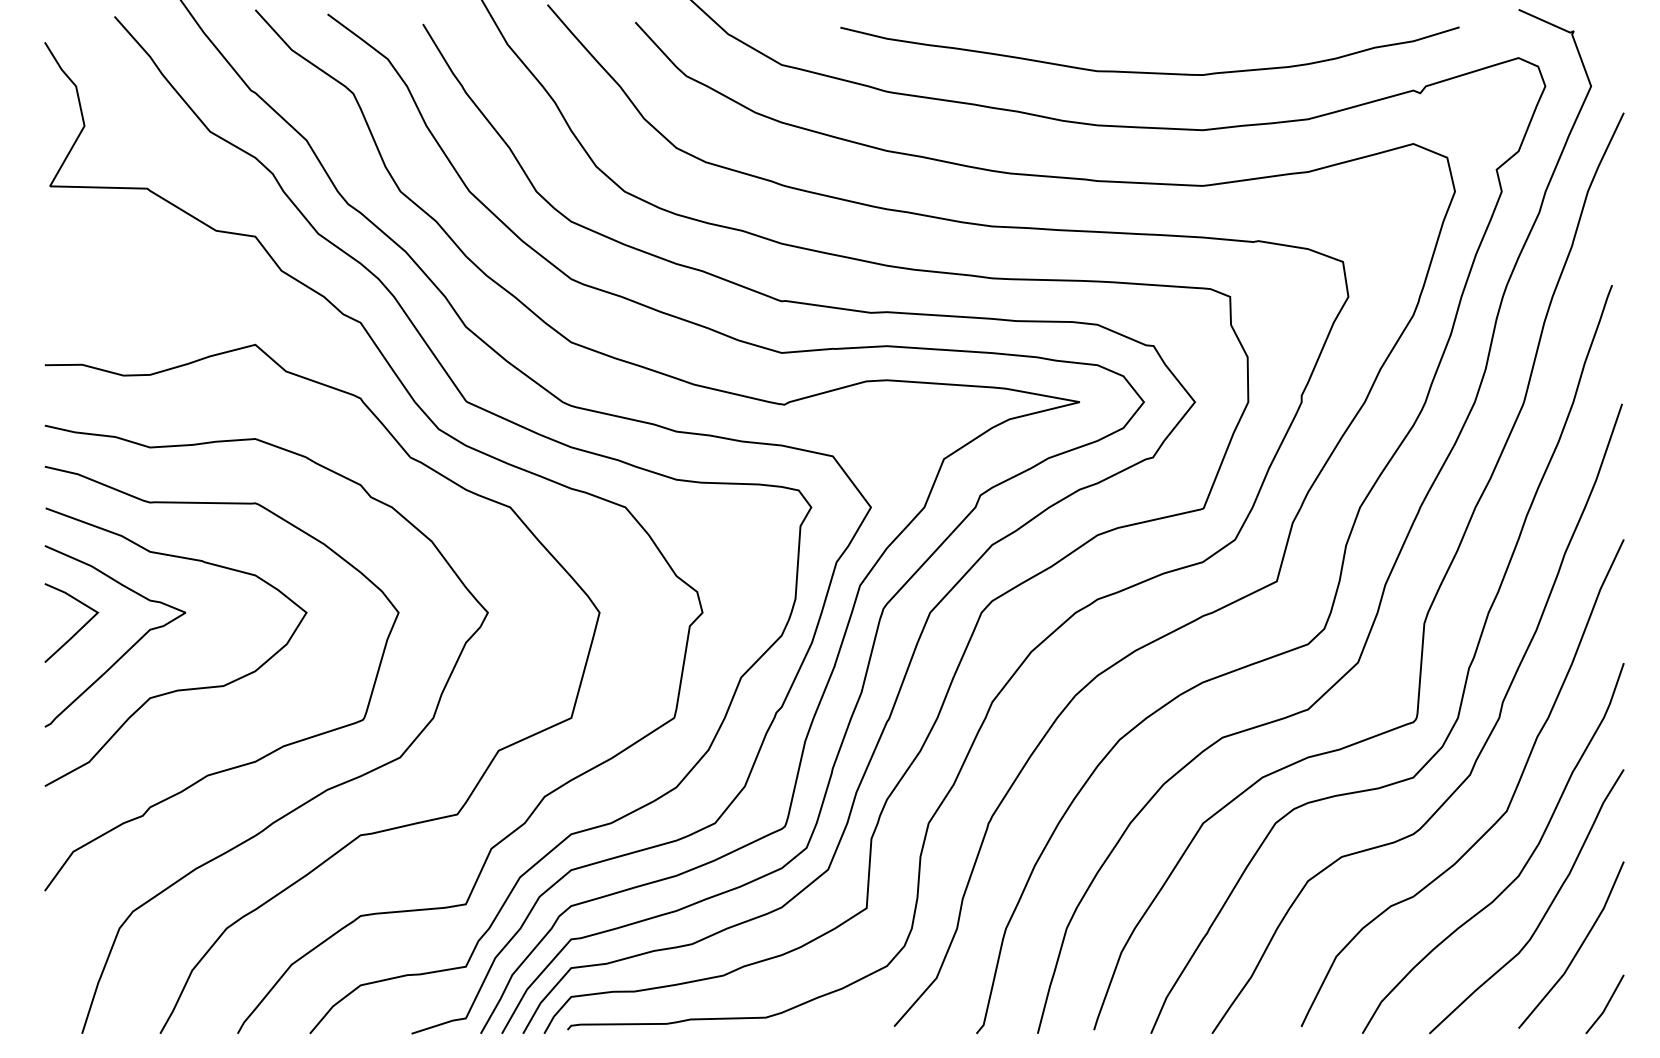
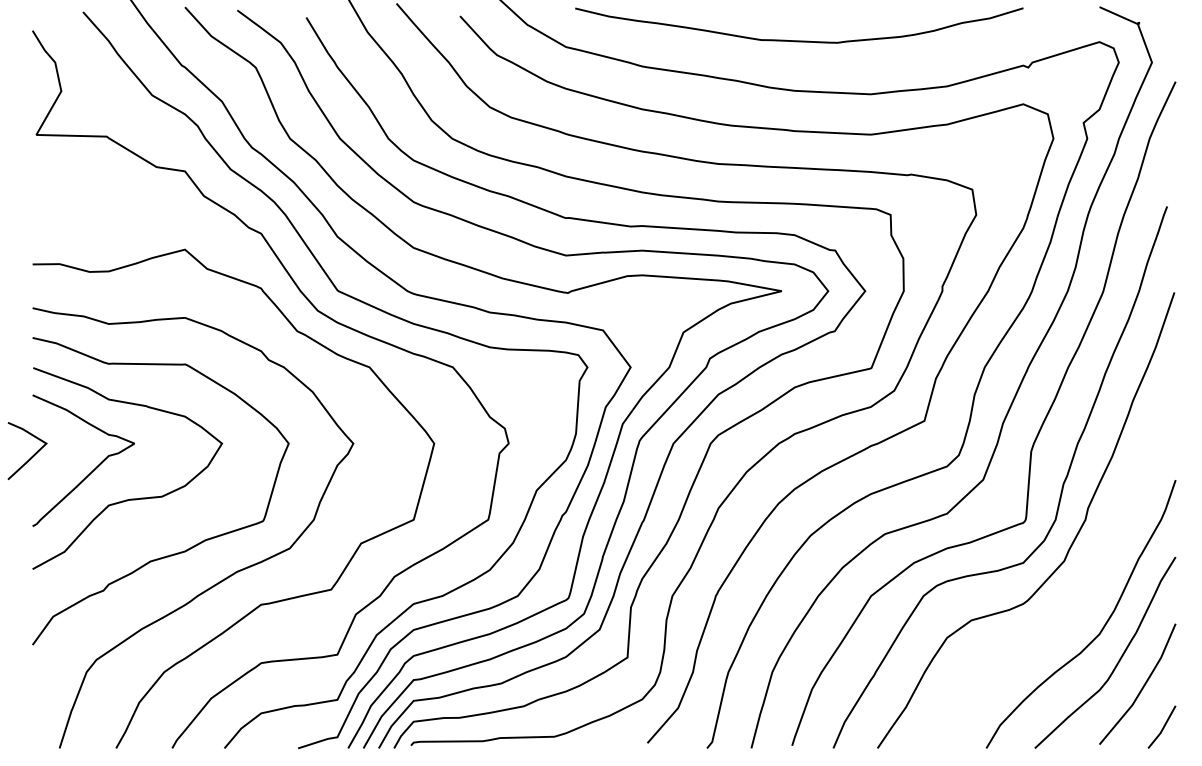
curve: (1143, 71) -> (794, 40), moved
line: (78, 629) -> (32, 455), moved
curve: (1509, 801) -> (1092, 580), removed

